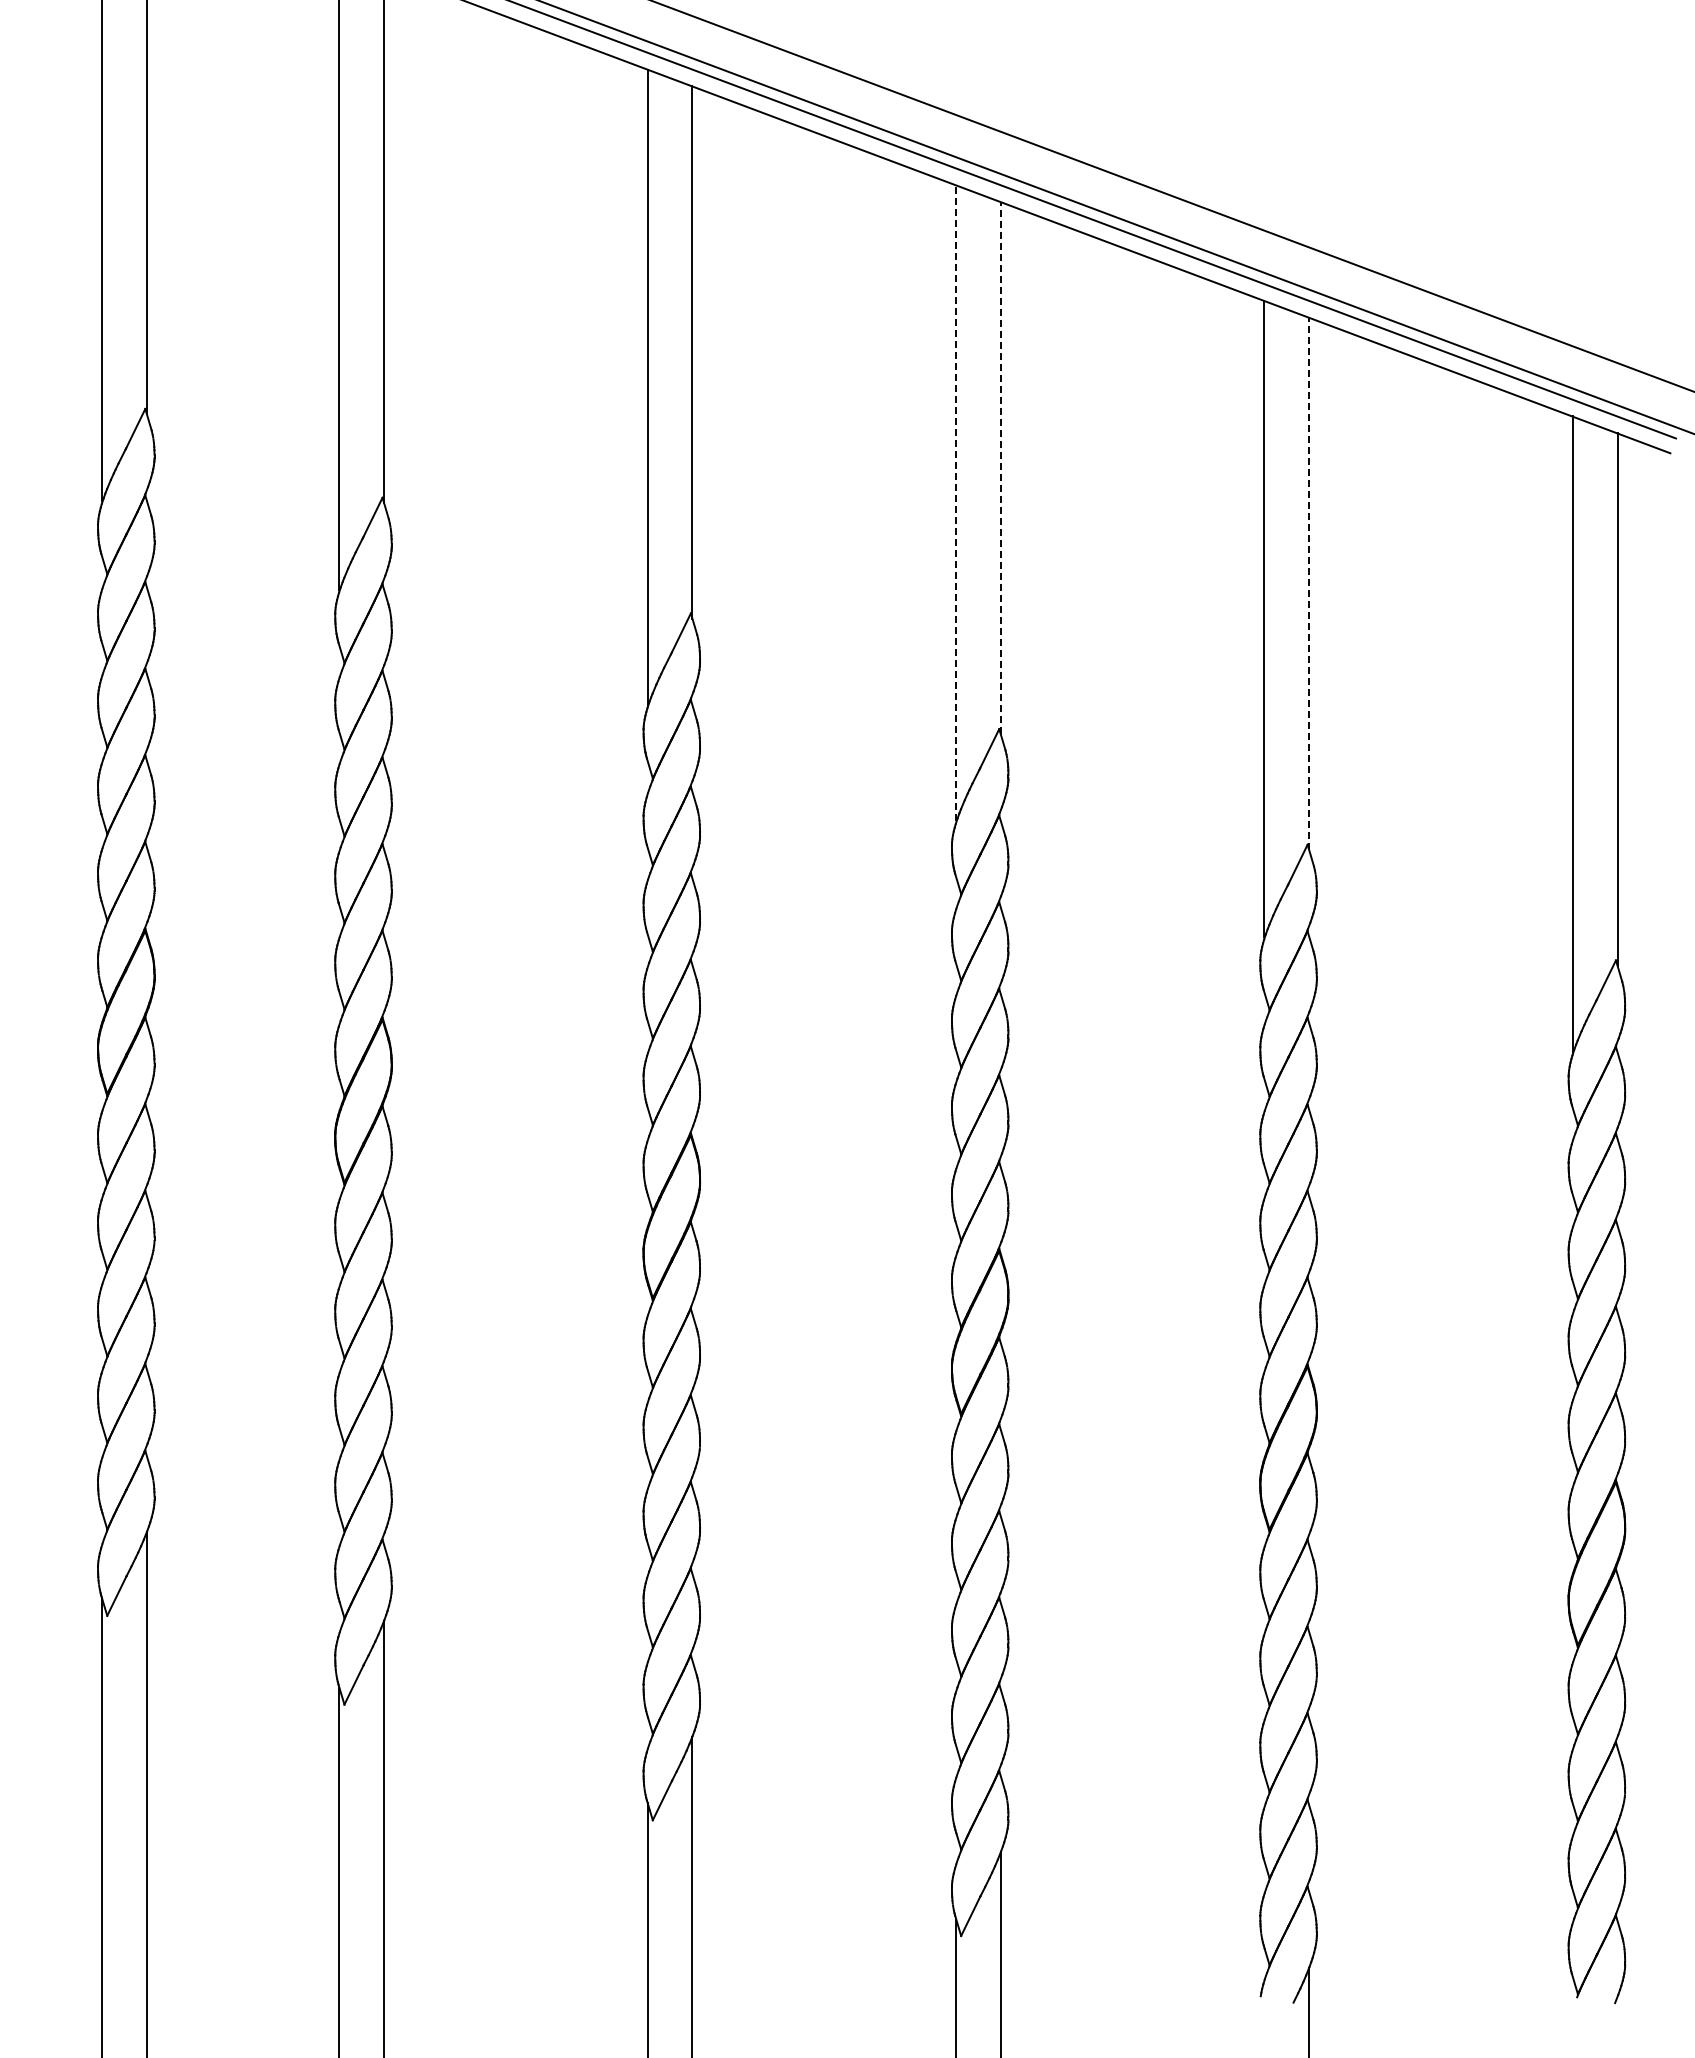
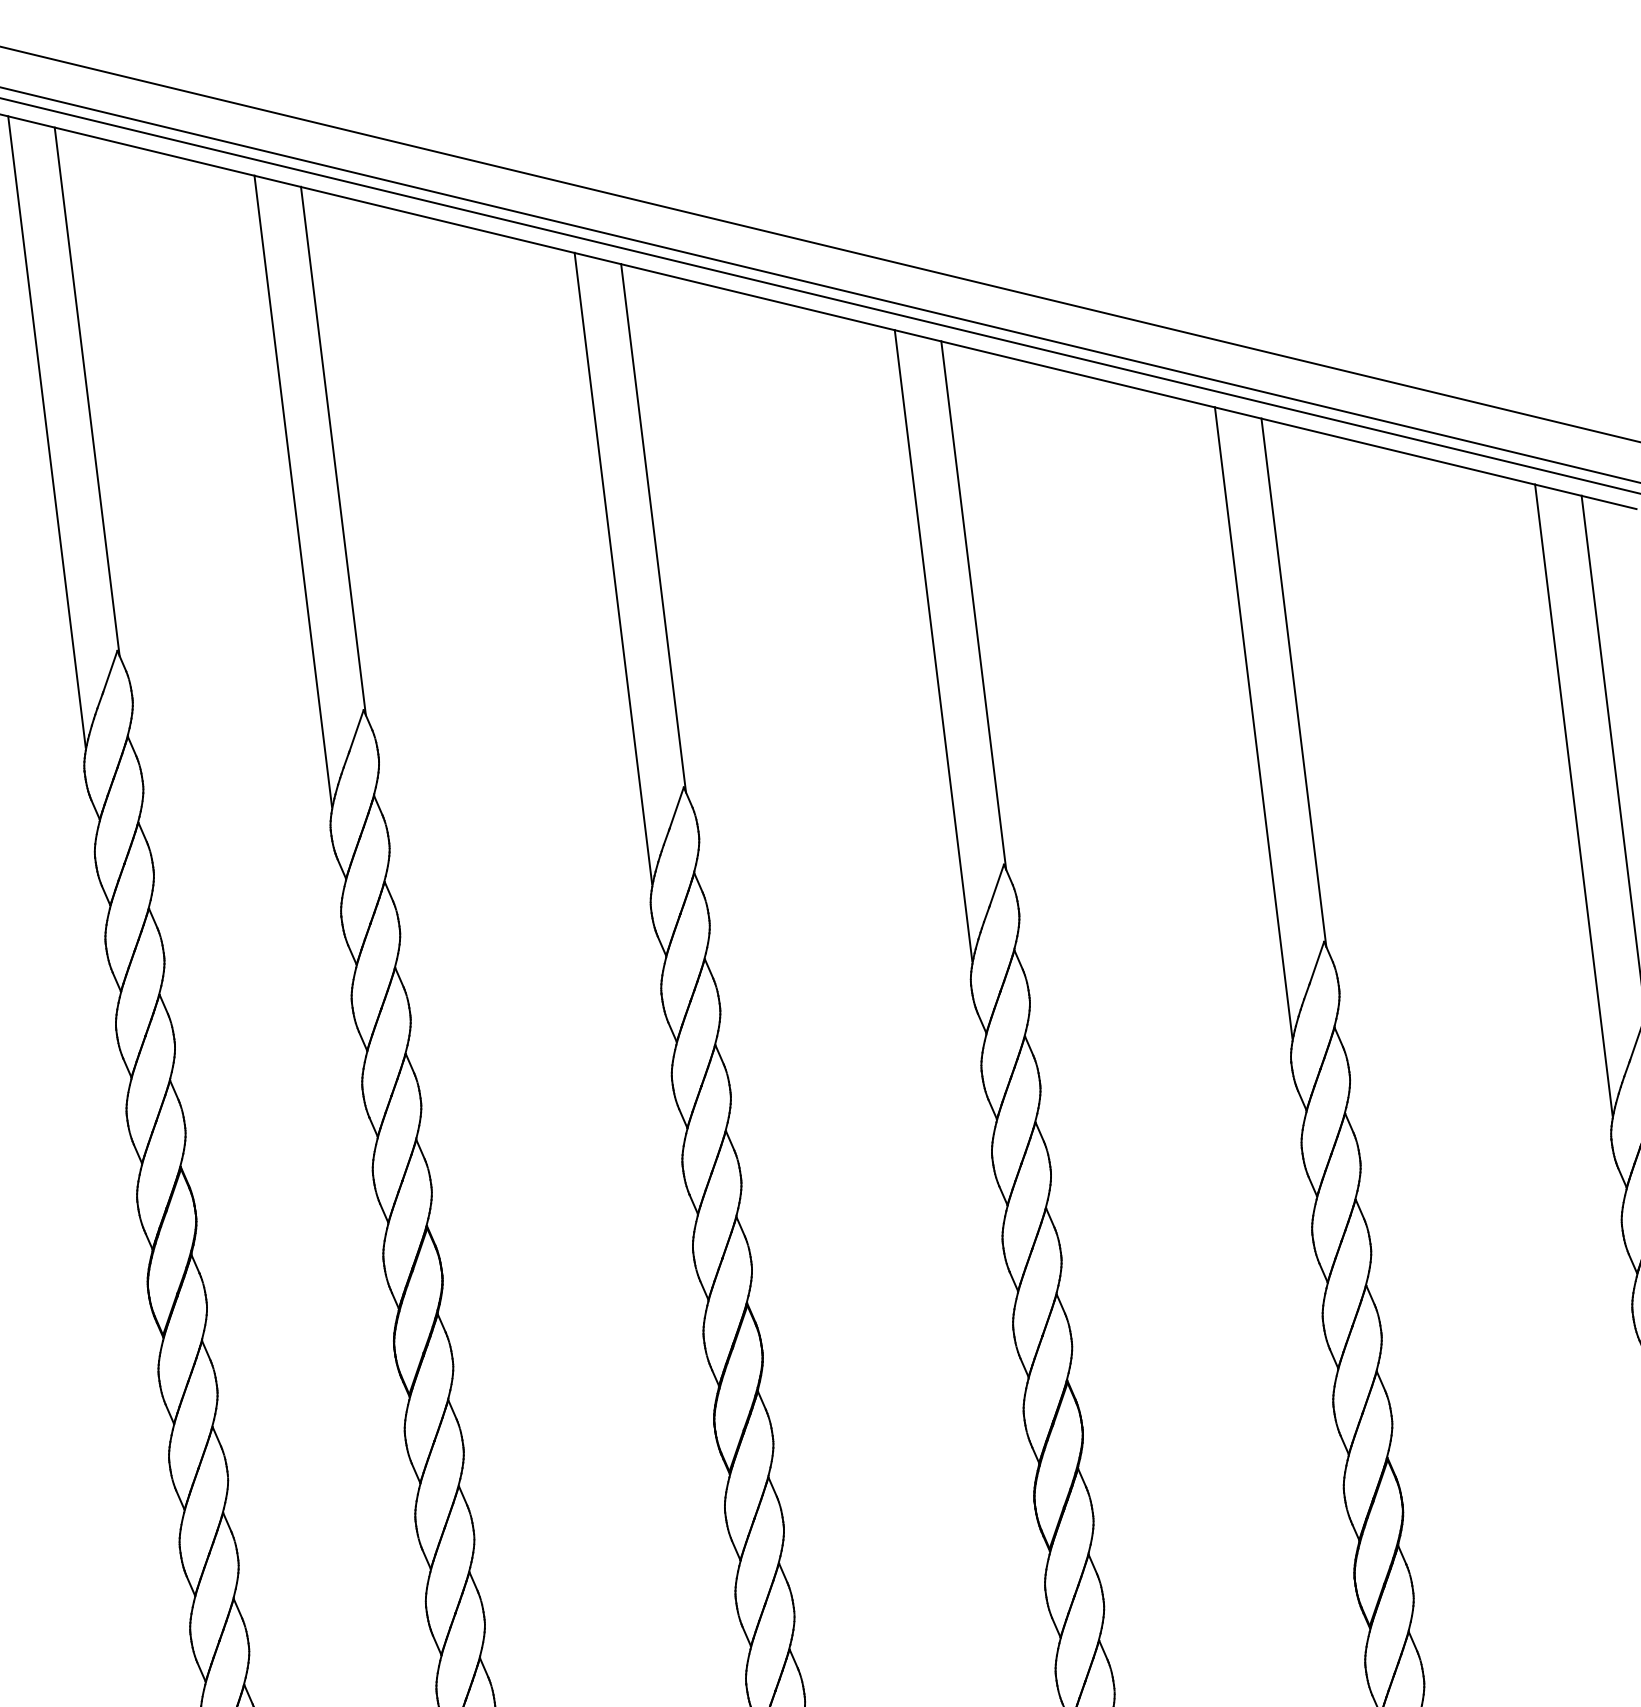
line: (1000, 467) -> (973, 604), dashed -> solid
line: (956, 502) -> (933, 644), dashed -> solid
line: (1309, 583) -> (1294, 682), dashed -> solid

